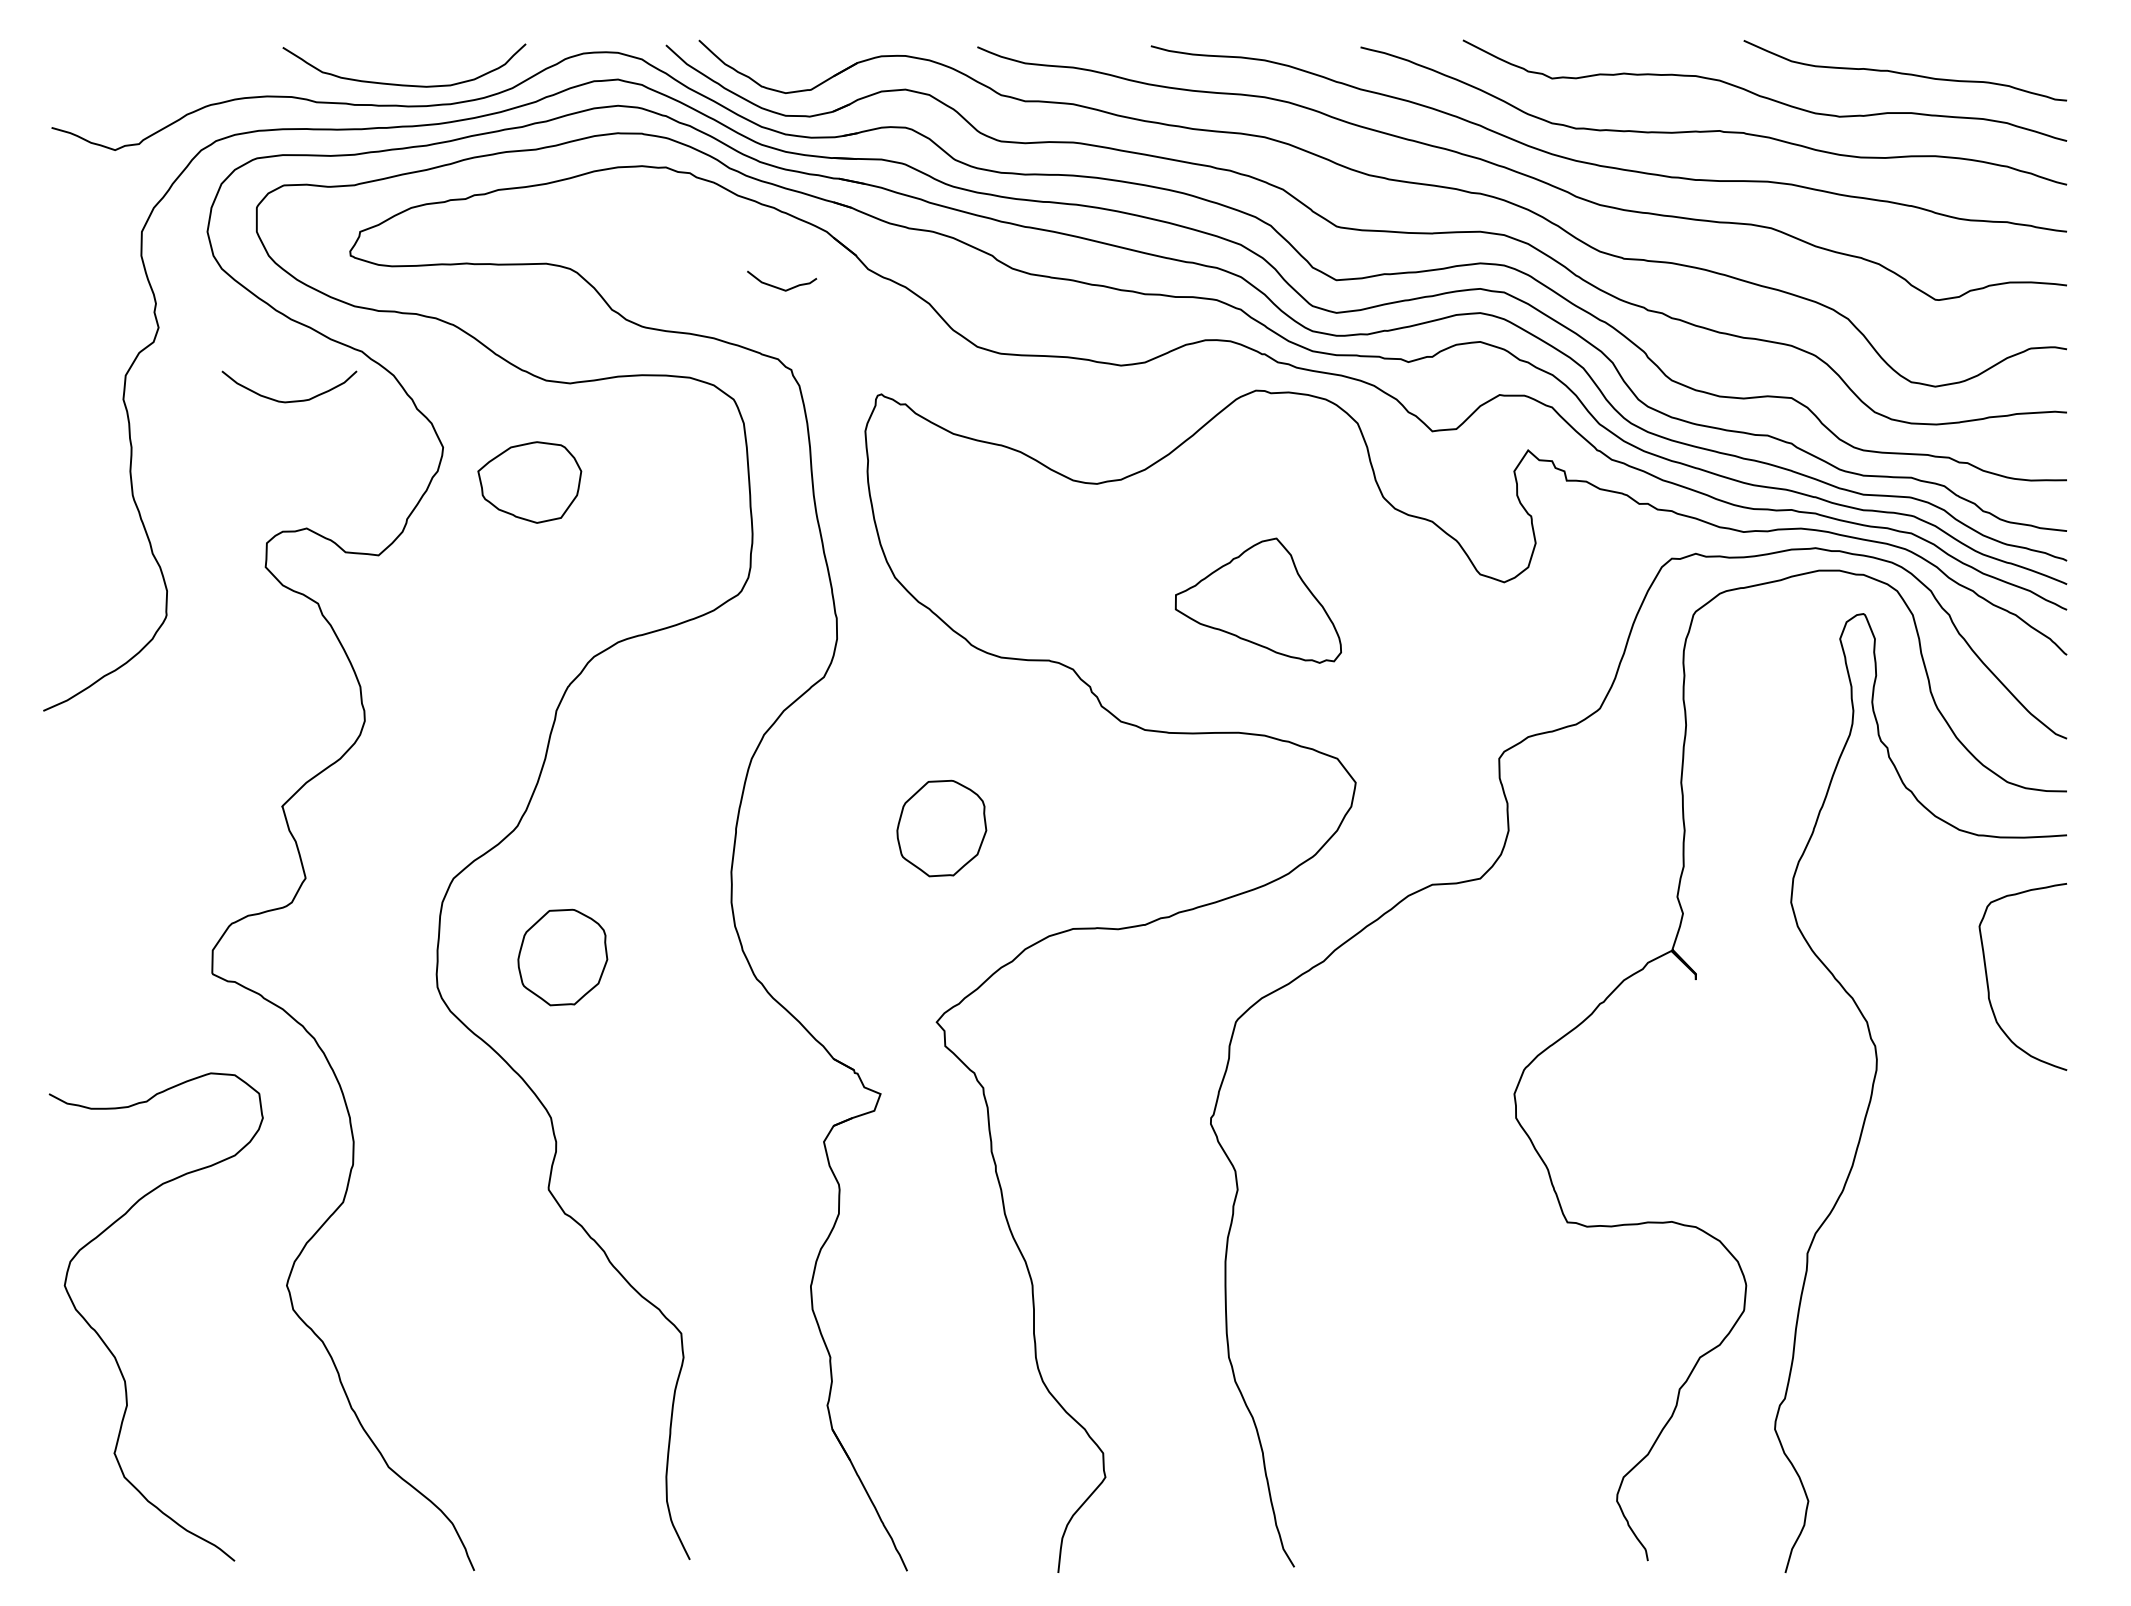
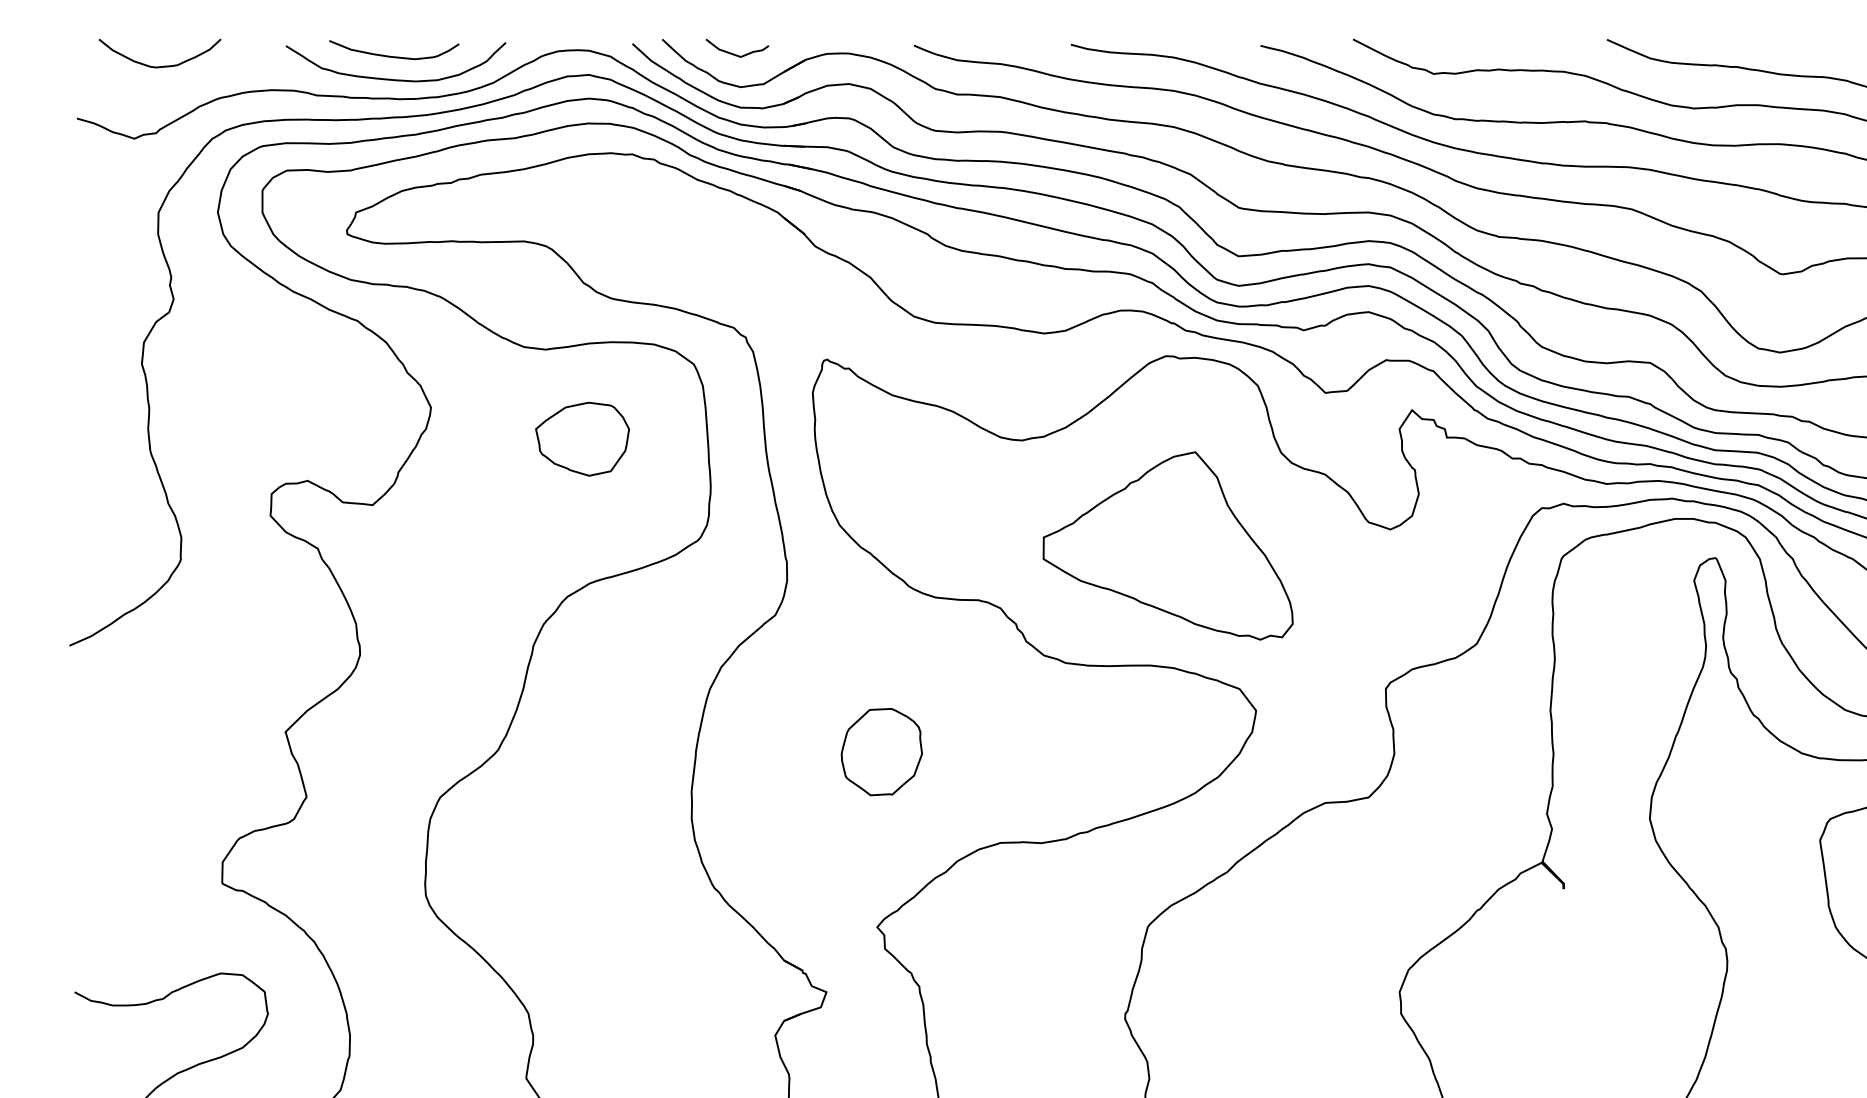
curve: (400, 58) -> (392, 55), added
curve: (779, 287) -> (735, 54), moved
curve: (291, 400) -> (161, 65), moved
part: (529, 482) -> (582, 439), moved
part: (1258, 600) -> (1168, 545), size x1.67
part: (562, 957) -> (538, 868), removed

